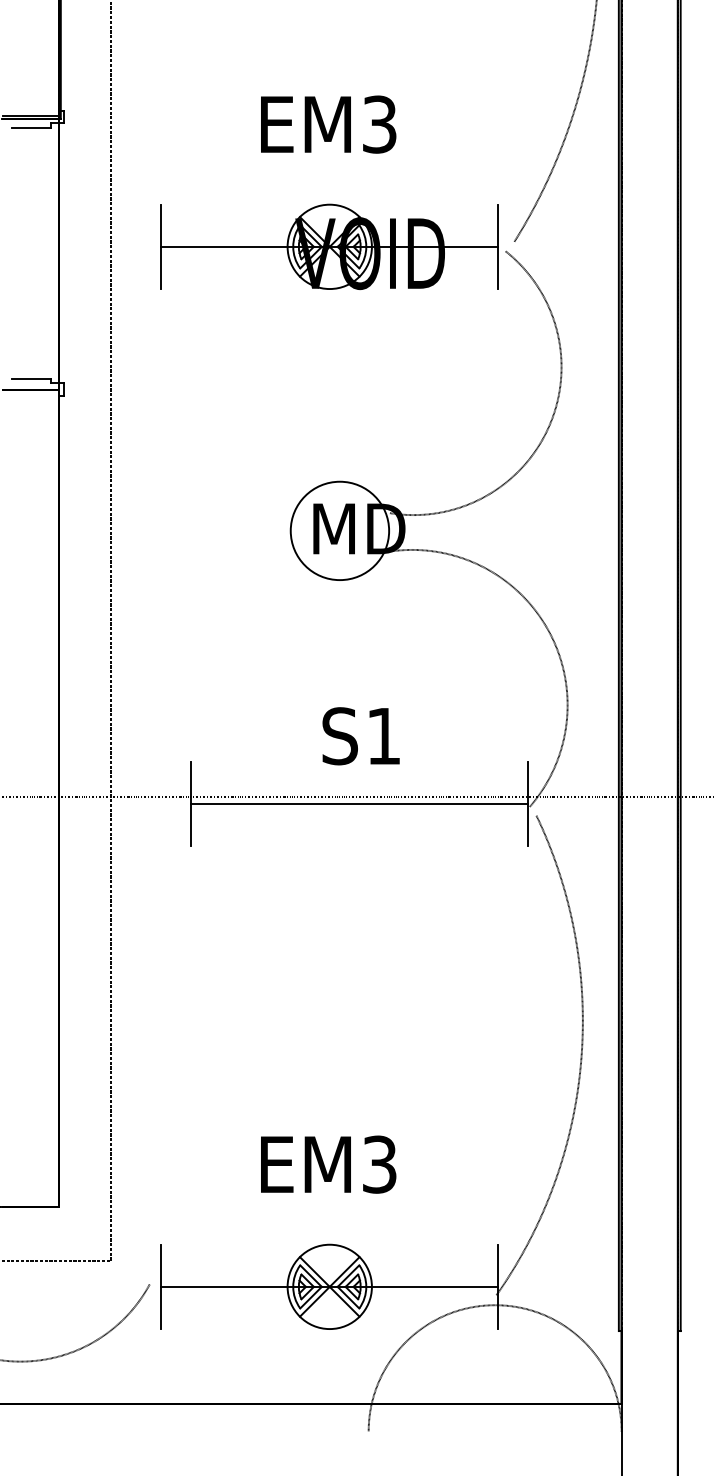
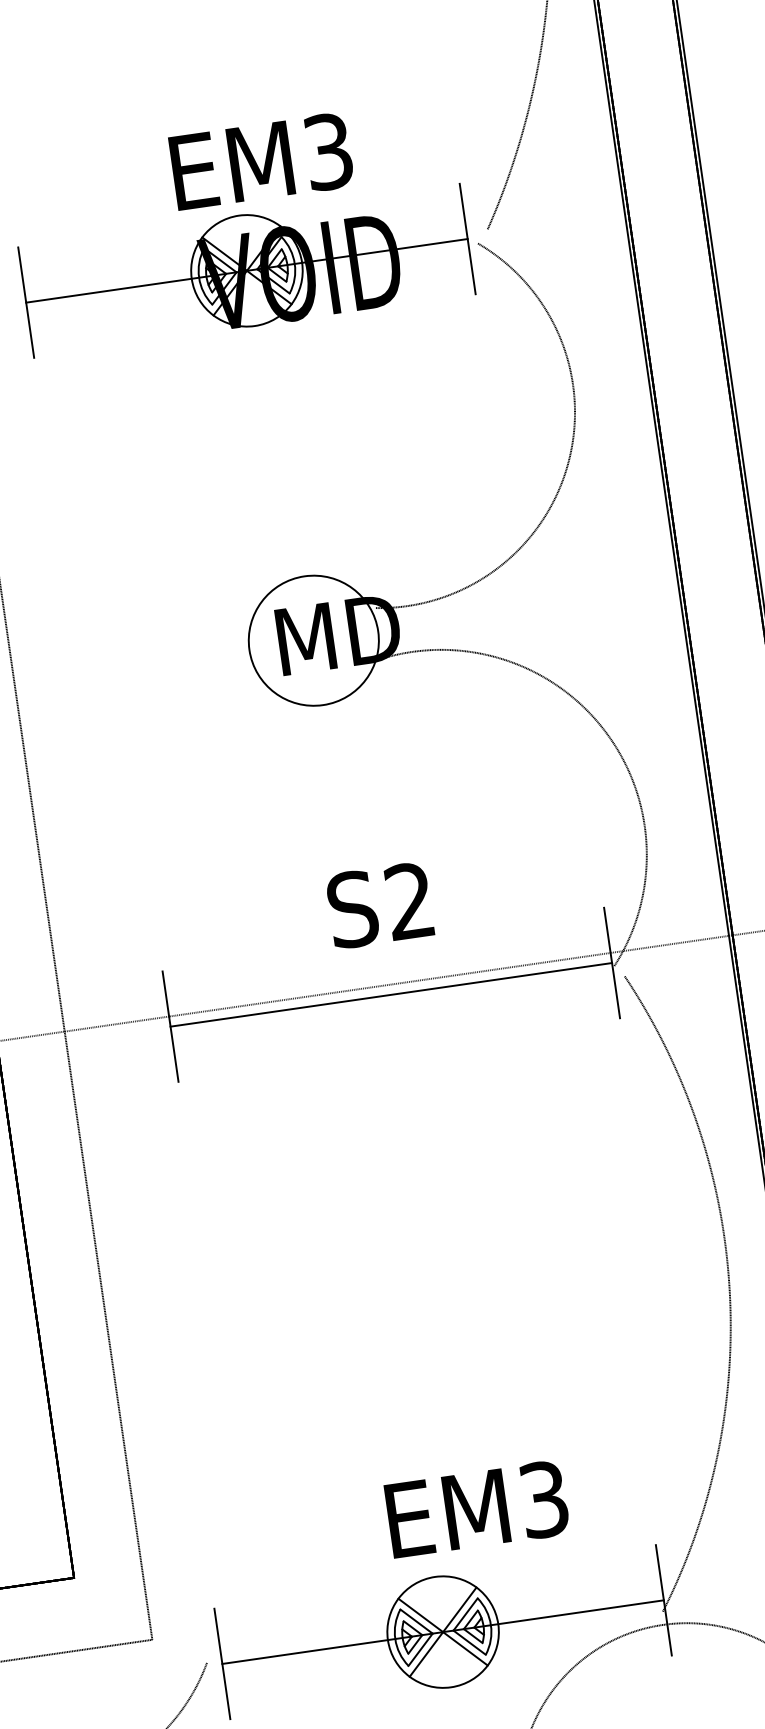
text: (328, 124) -> (261, 161), moved
text: (383, 735) -> (409, 900), S1 -> S2
text: (328, 1164) -> (477, 1509), moved

